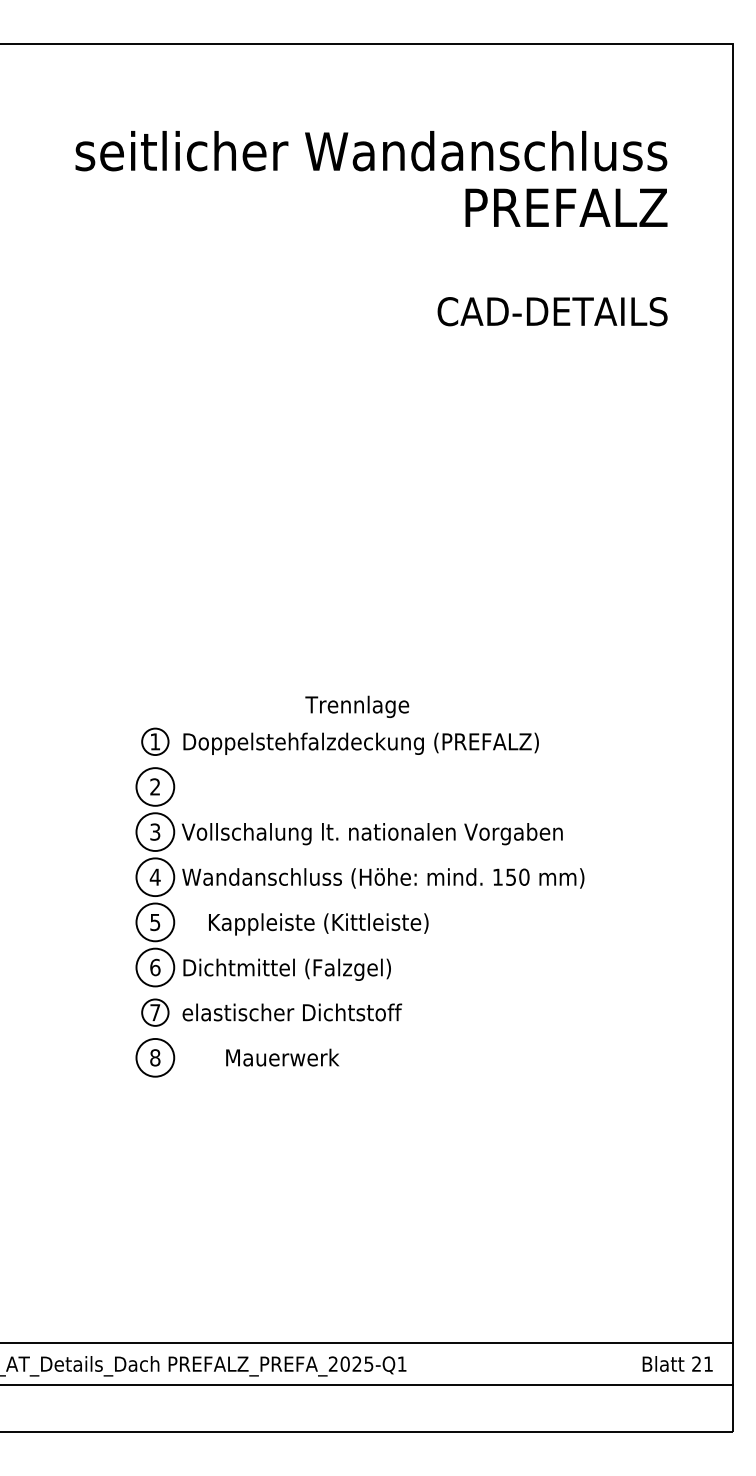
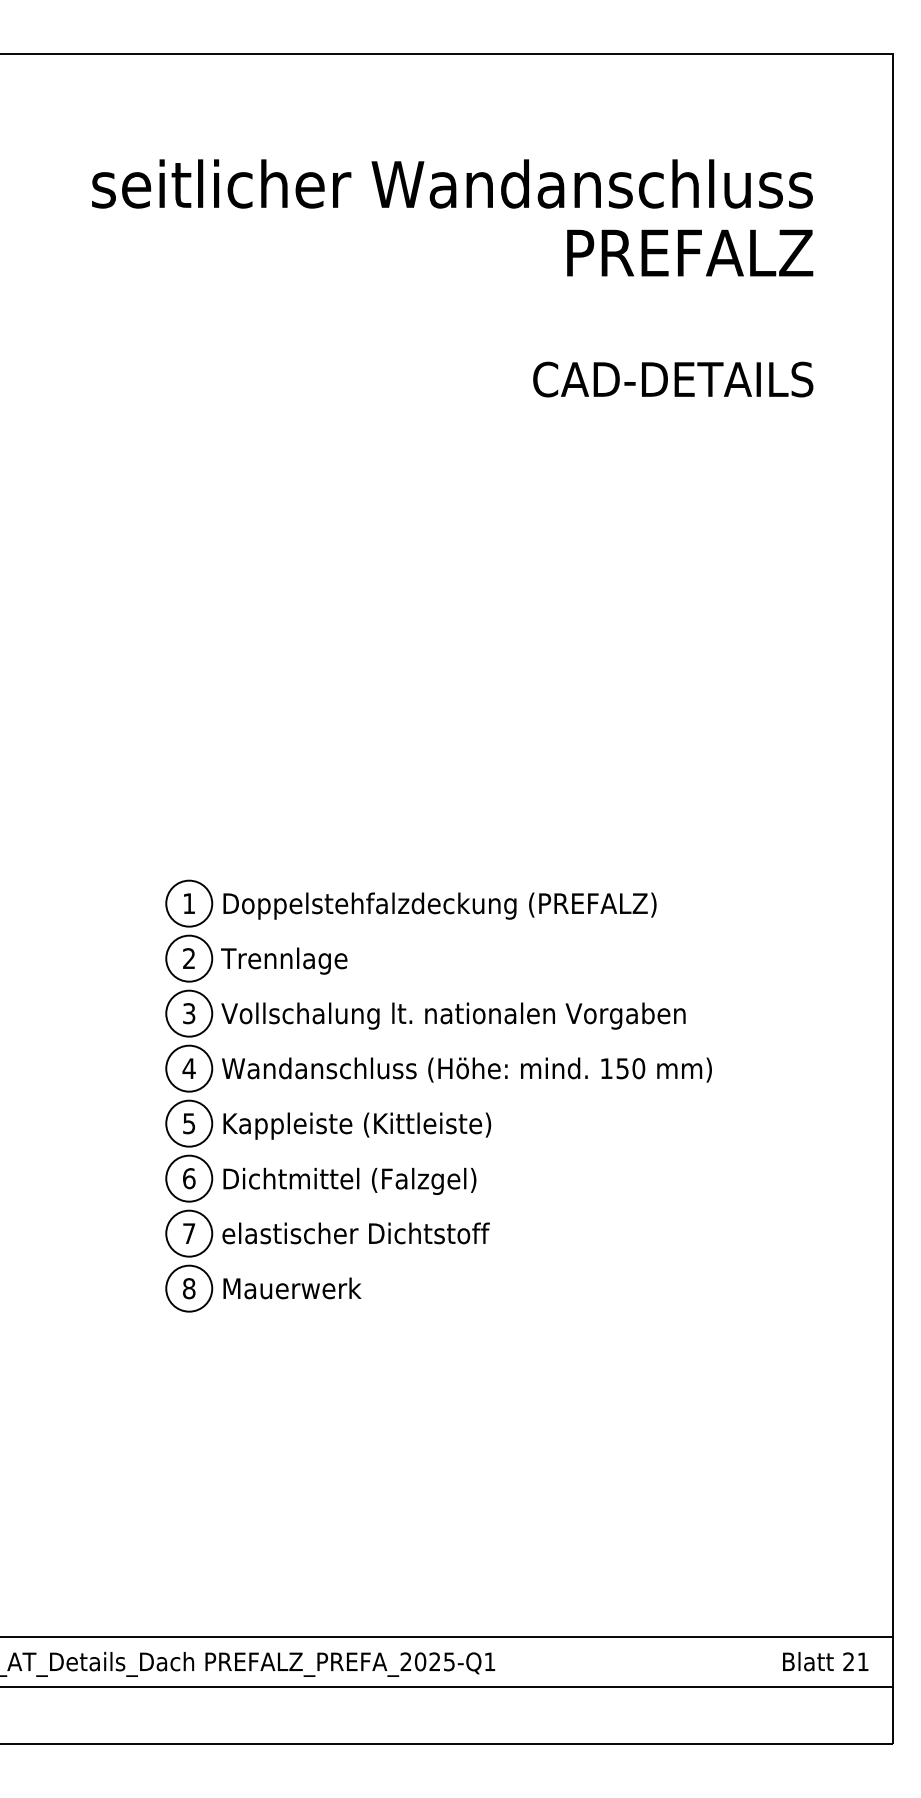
text: (357, 706) -> (284, 960), moved
circle: (155, 741) -> (189, 903), size x1.43
text: (318, 923) -> (357, 1125), moved
circle: (155, 1012) -> (189, 1233), size x1.43
text: (282, 1057) -> (292, 1288), moved

